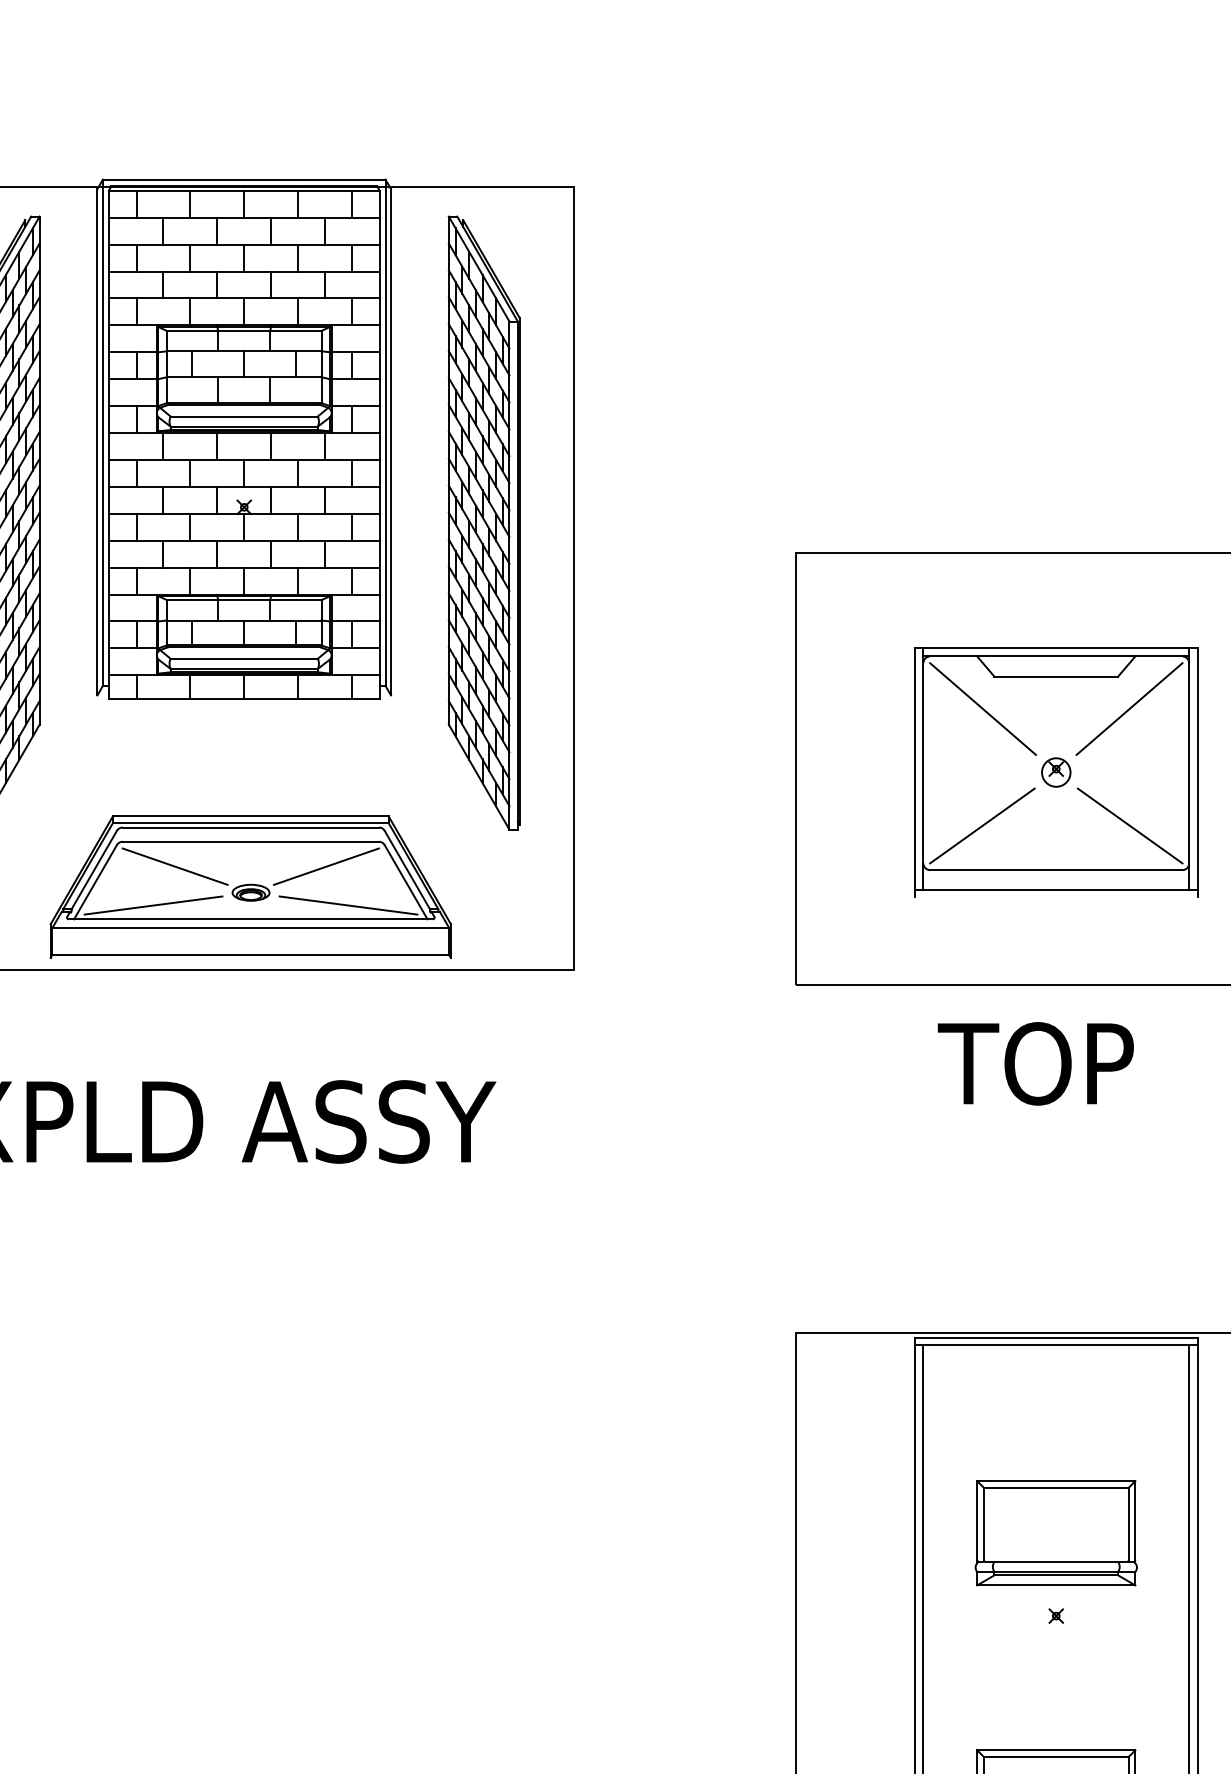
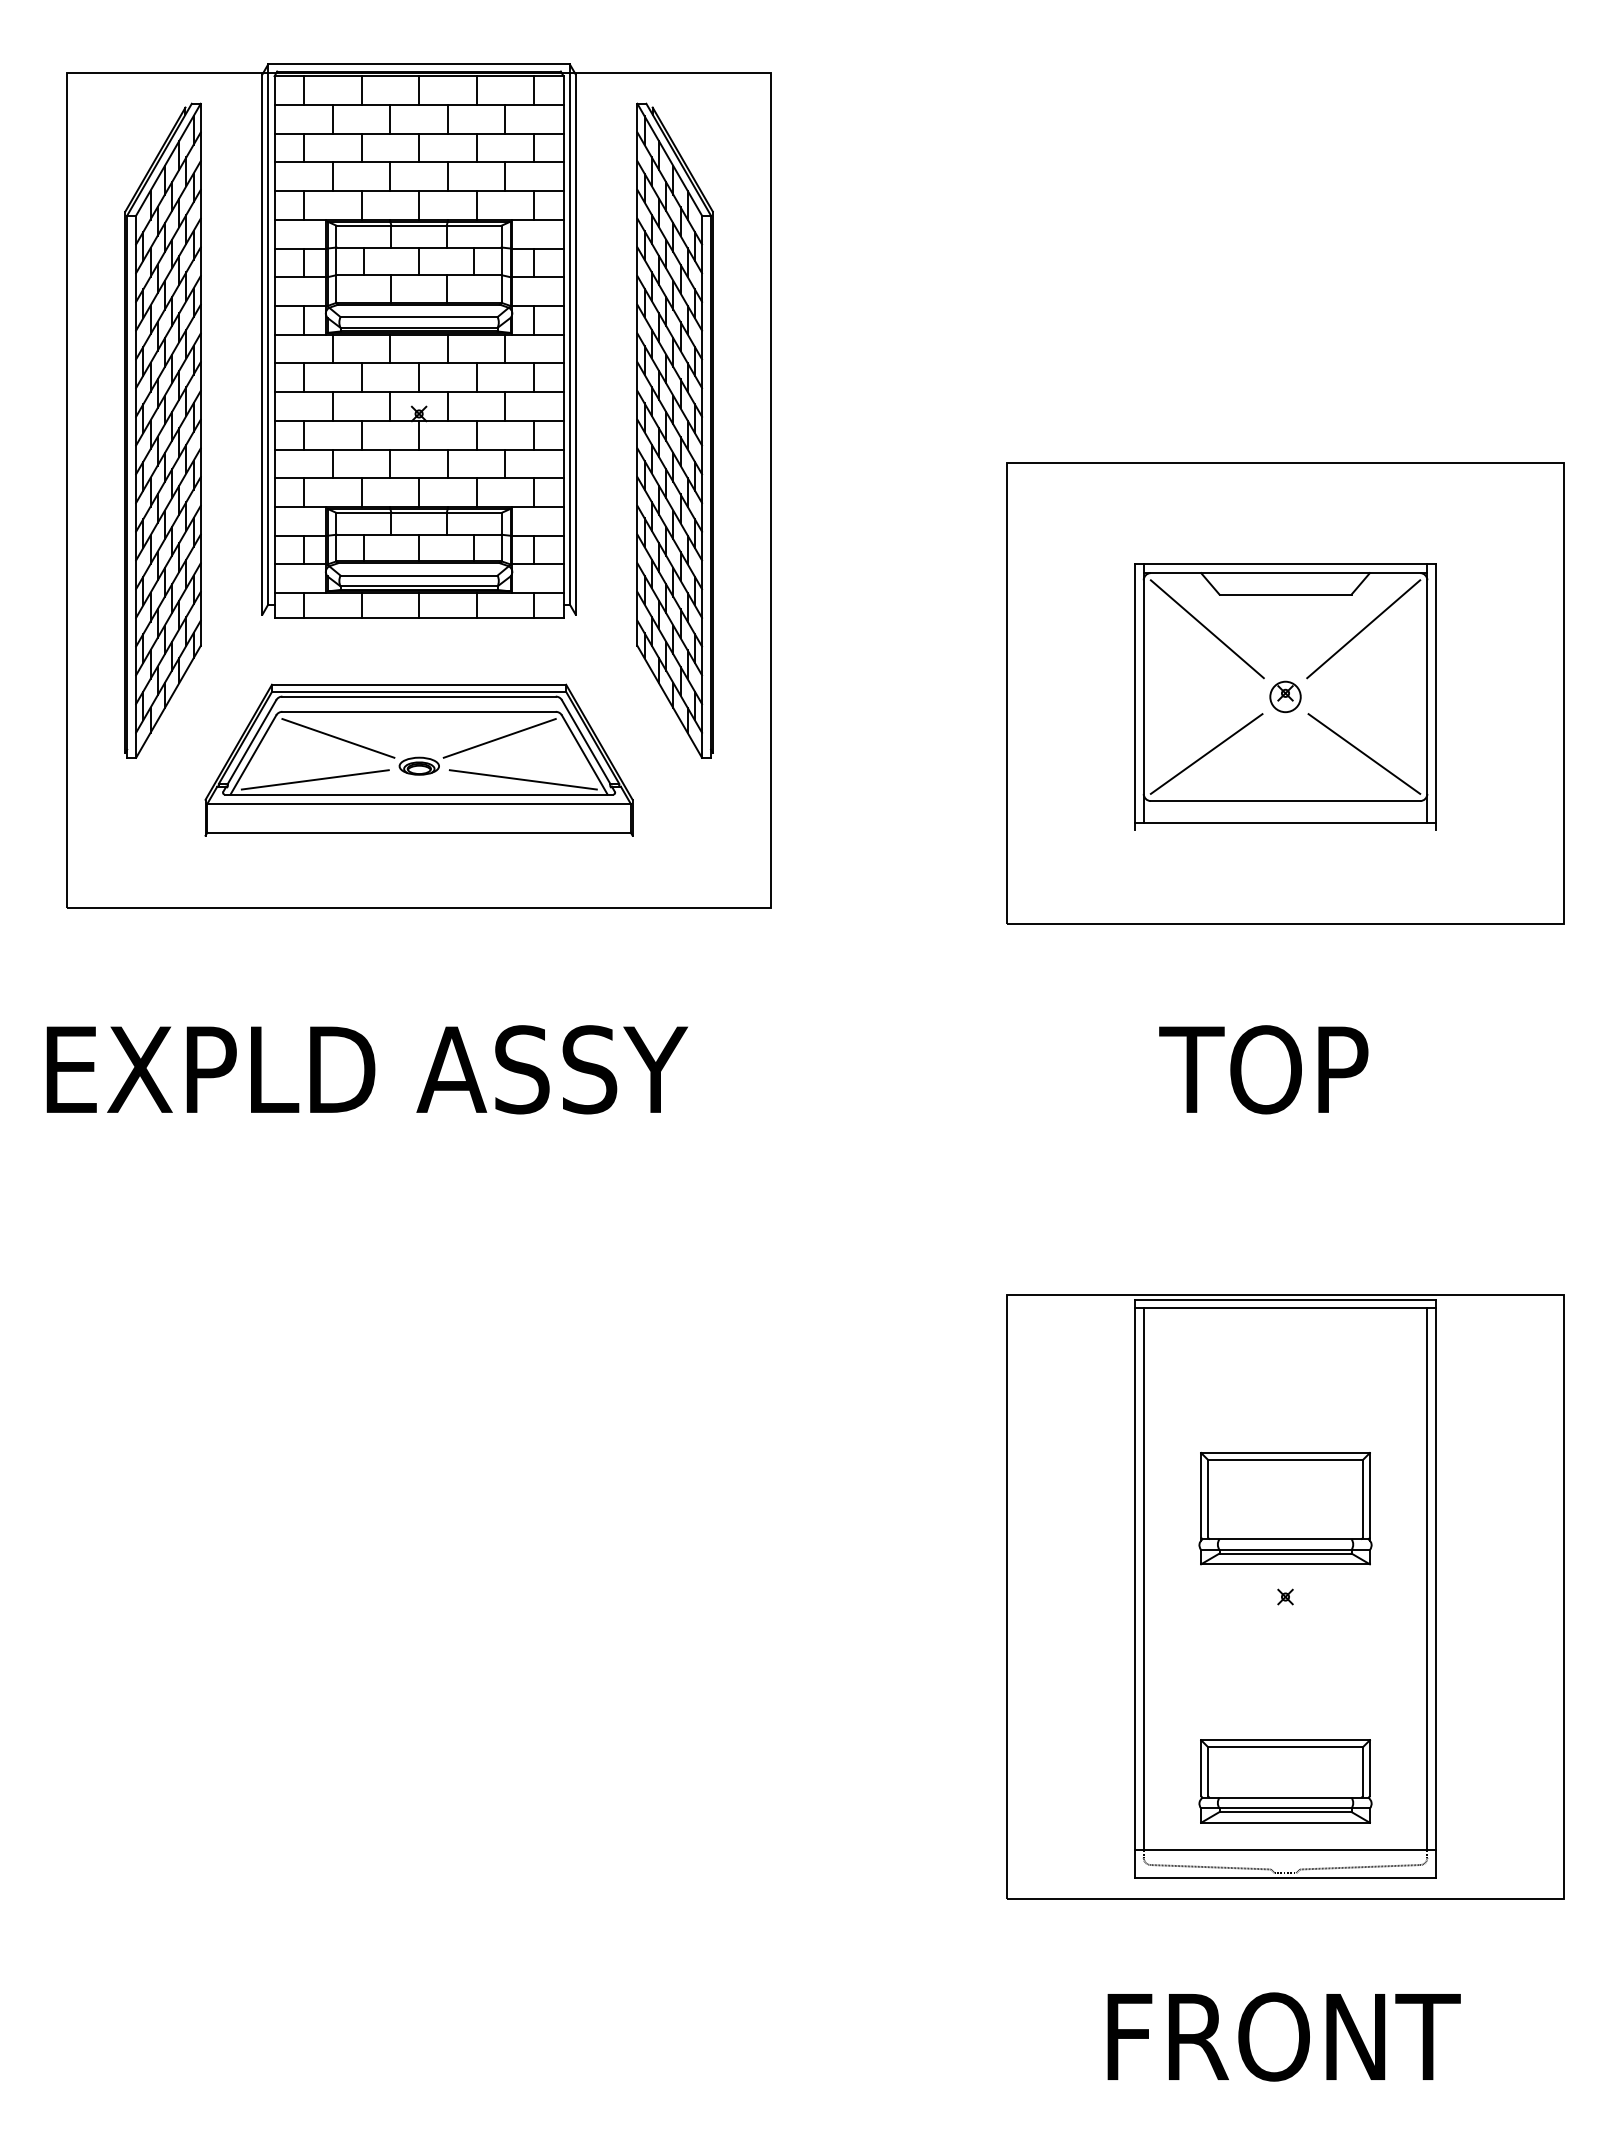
part: (250, 886) -> (418, 759), moved
text: (1035, 1063) -> (1263, 1069), moved

